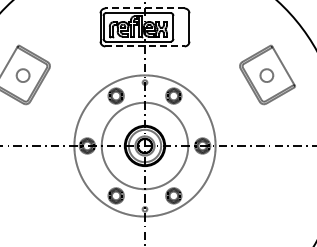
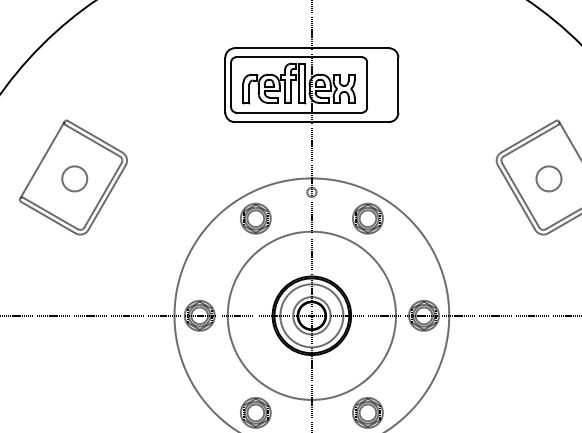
line: (145, 8) -> (312, 48), dashed -> solid
line: (145, 46) -> (312, 122), dashed -> solid

